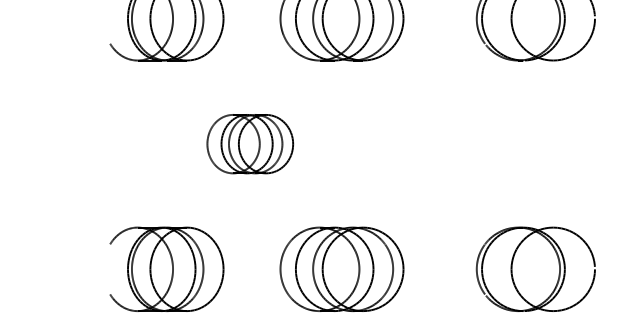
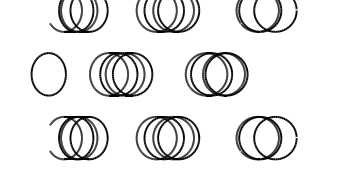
part: (107, 144) -> (48, 74), added
part: (250, 144) -> (121, 74), size x1.43
part: (437, 144) -> (216, 74), added

